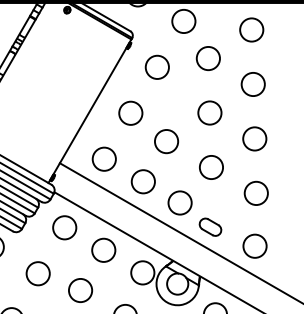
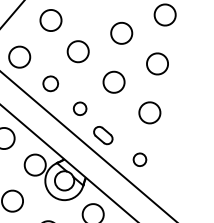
circle: (142, 181) -> (50, 83), size x0.7
circle: (179, 202) -> (79, 108), size x0.6
circle: (254, 245) -> (139, 159), size x0.6

